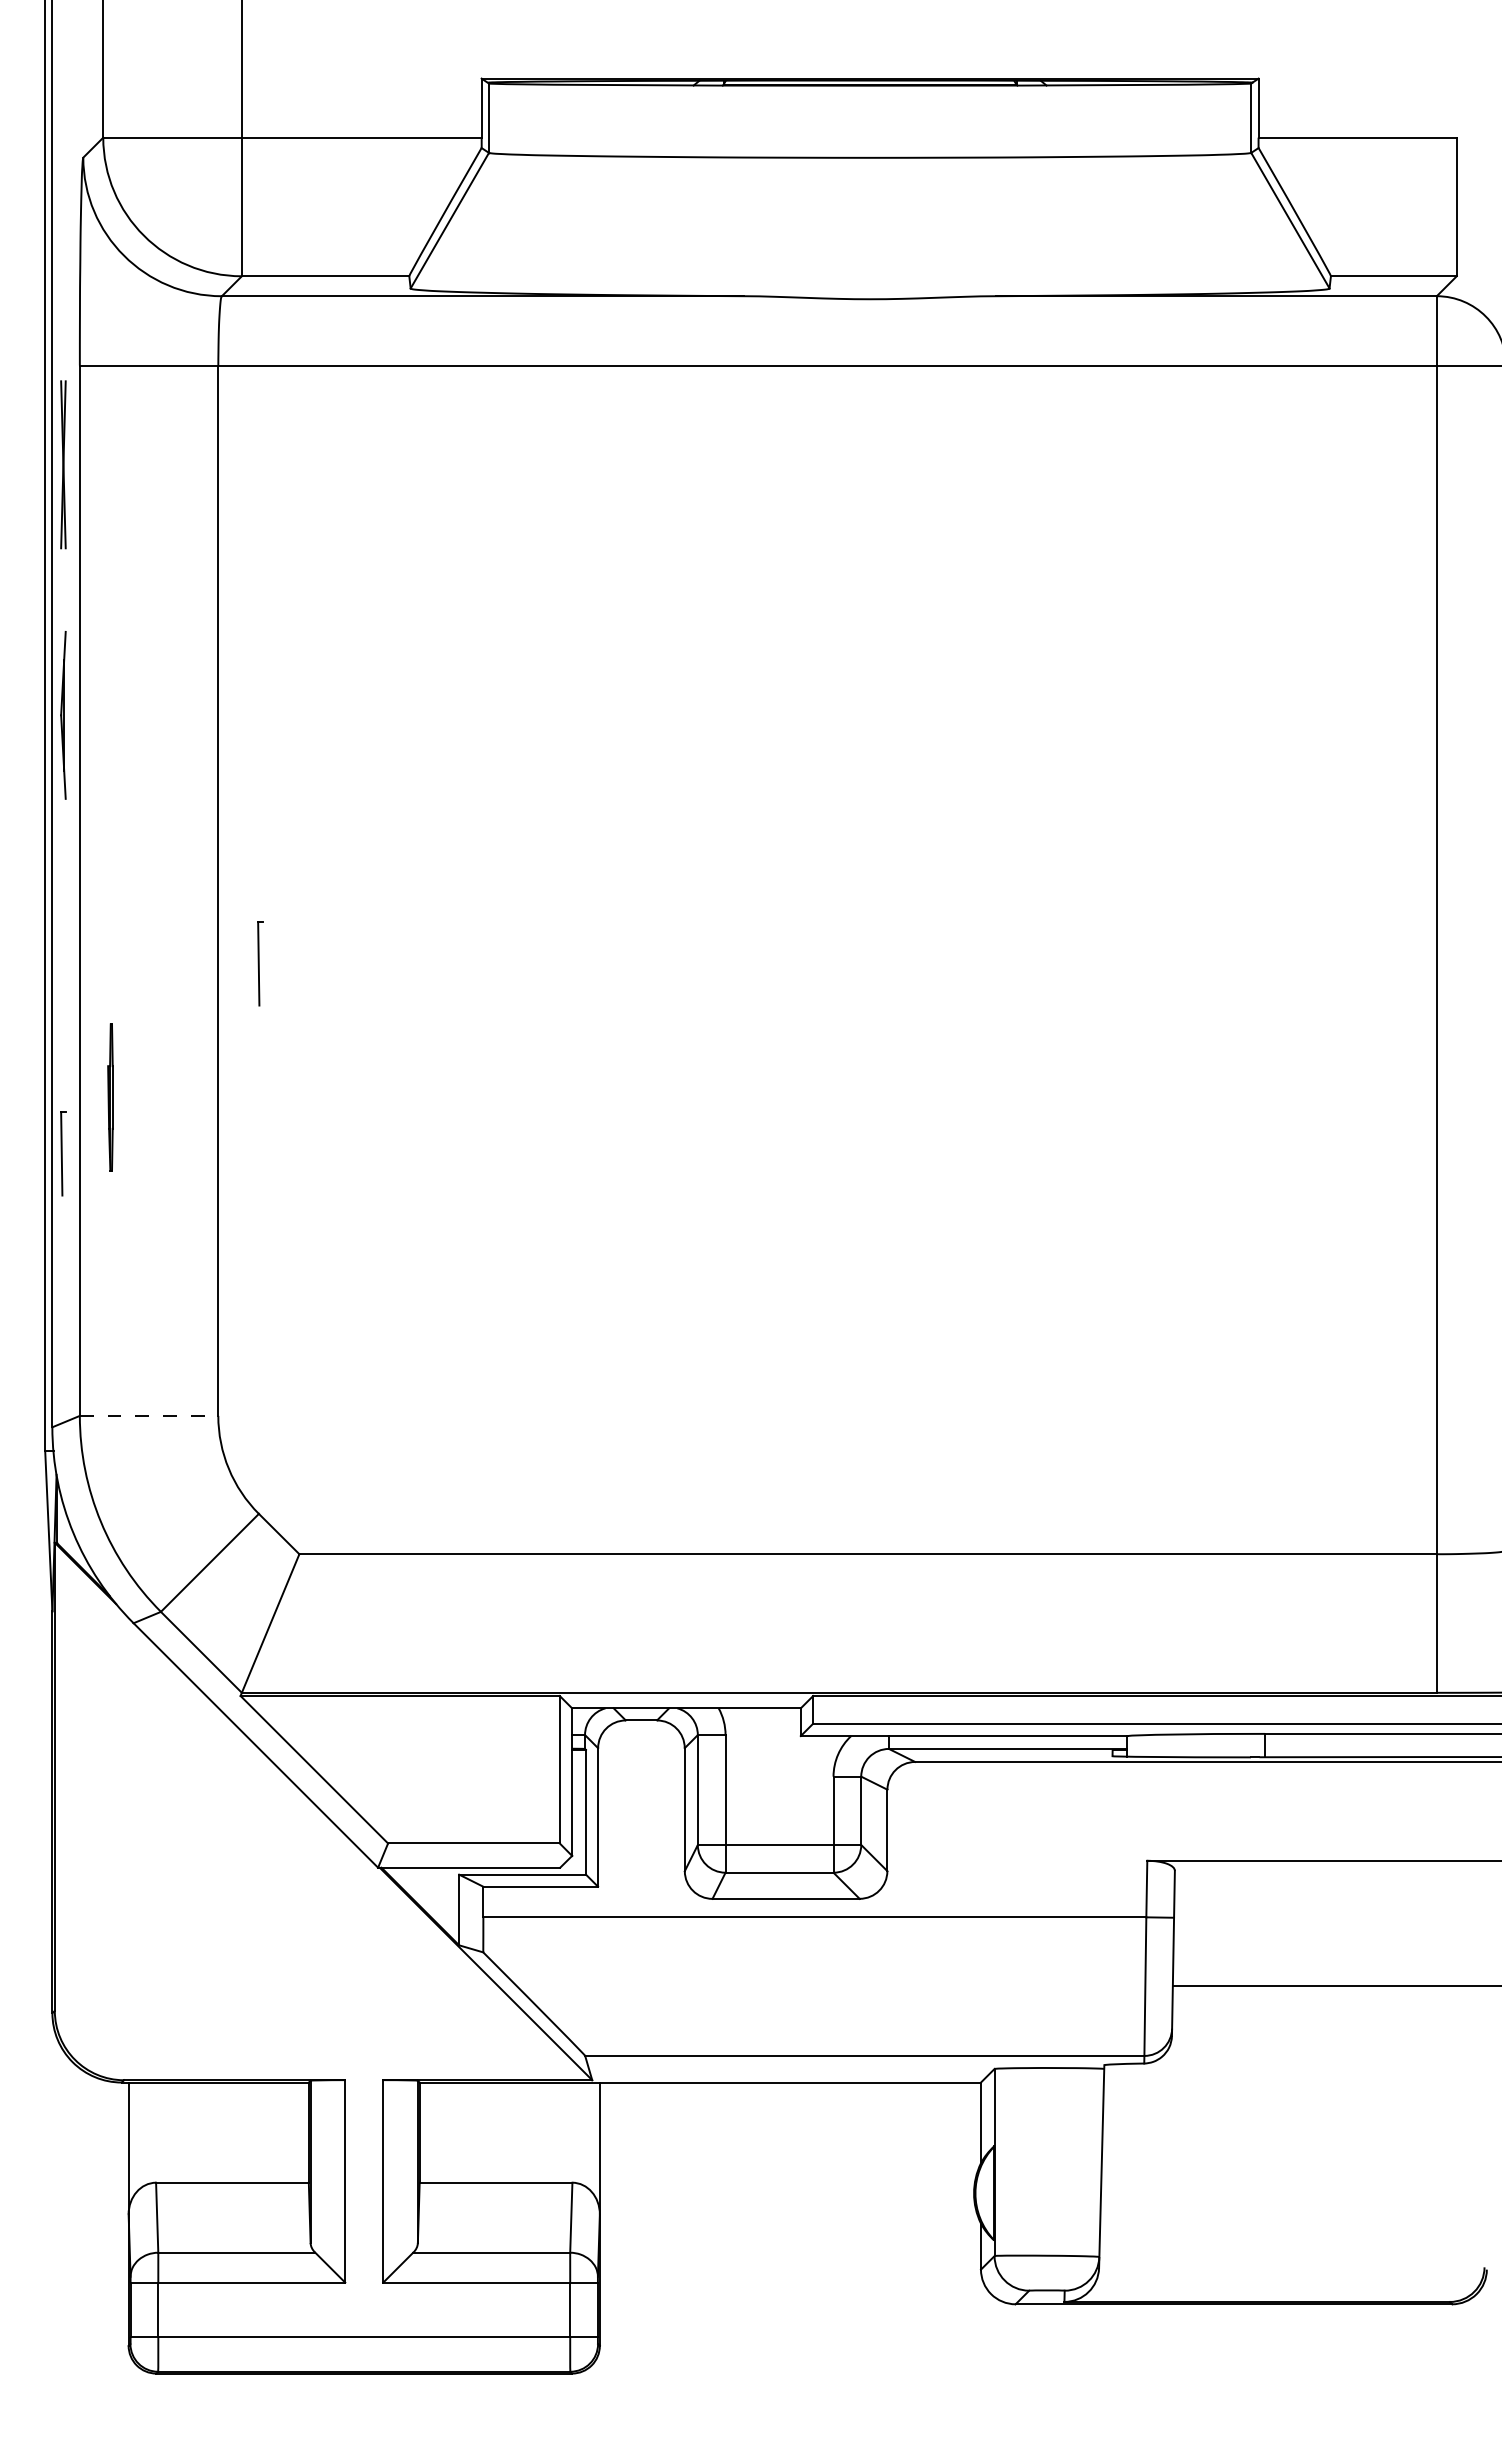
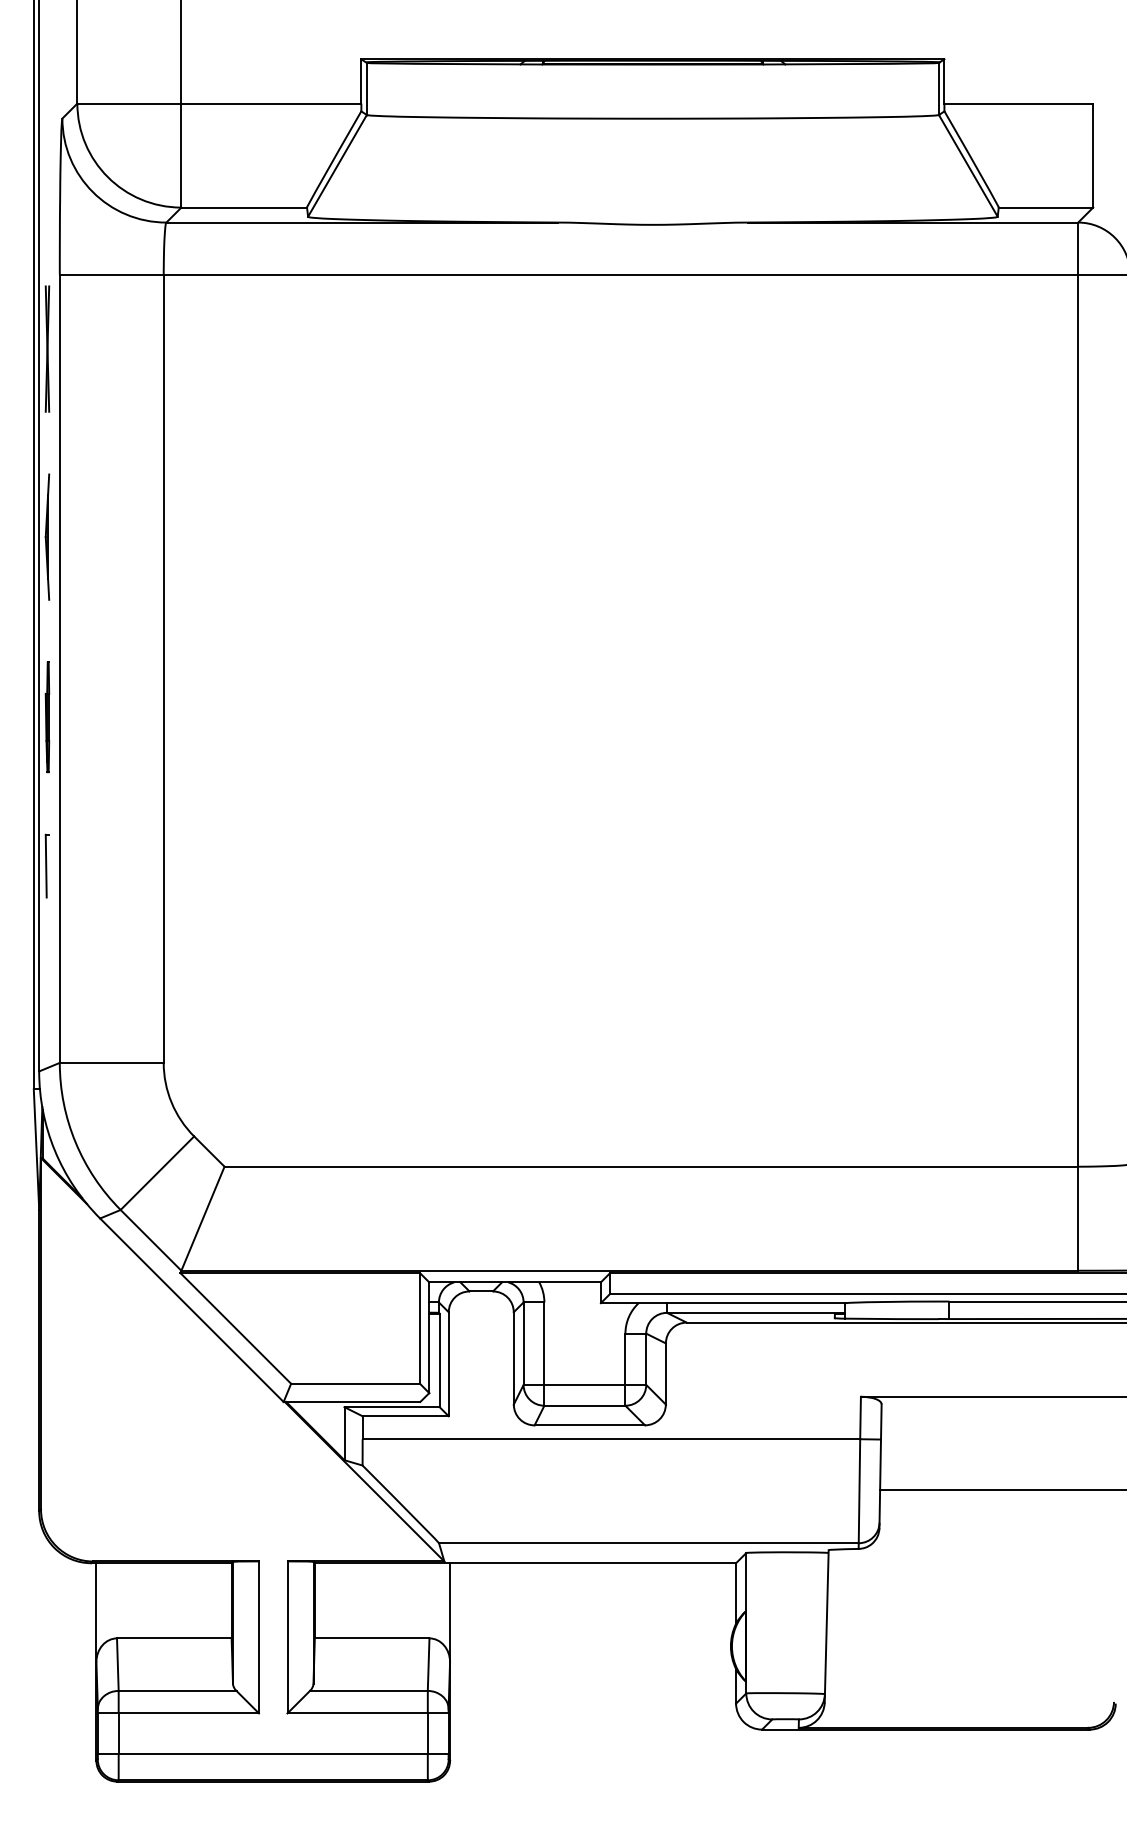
part: (260, 963) -> (195, 723), removed
part: (110, 1097) -> (47, 717), moved
line: (149, 1415) -> (112, 1062), dashed -> solid

